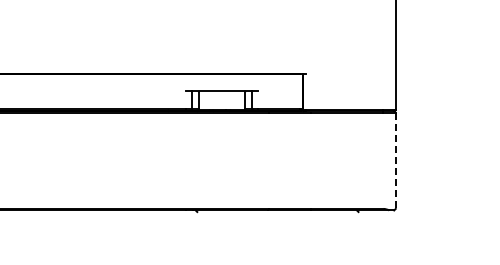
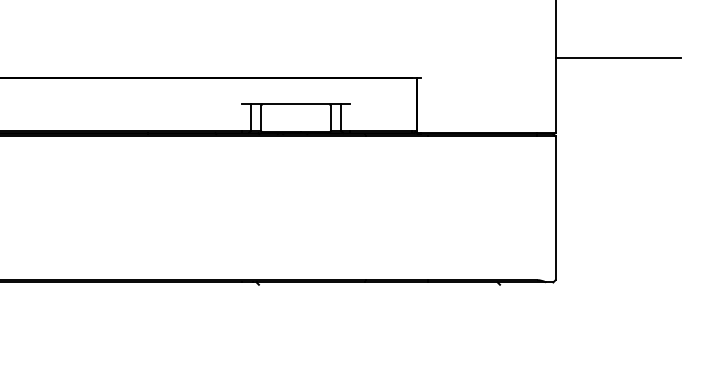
line: (437, 60) -> (618, 58), added
line: (395, 161) -> (555, 209), dashed -> solid

